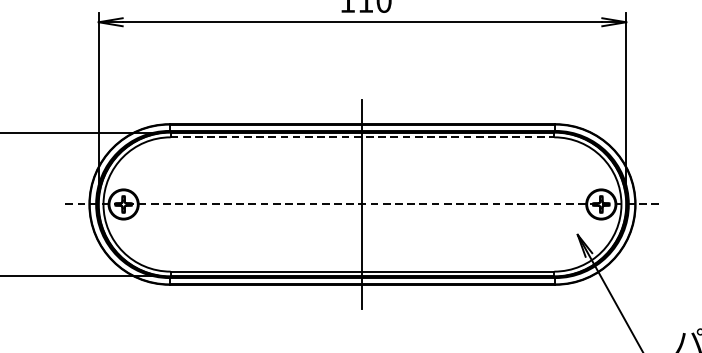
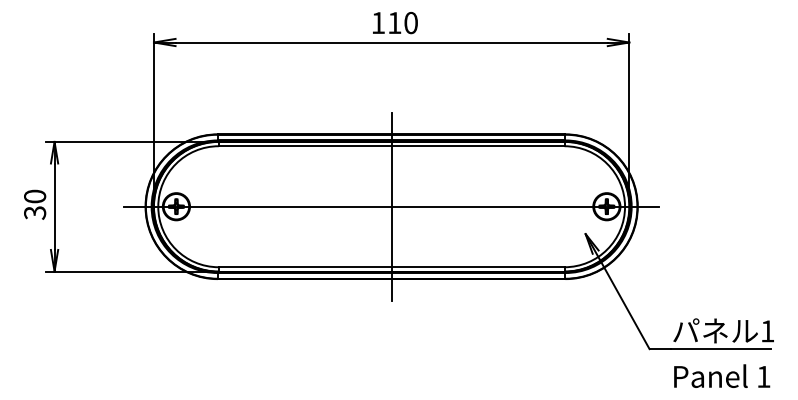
line: (362, 137) -> (391, 146), dashed -> solid
line: (362, 204) -> (391, 206), dashed -> solid

